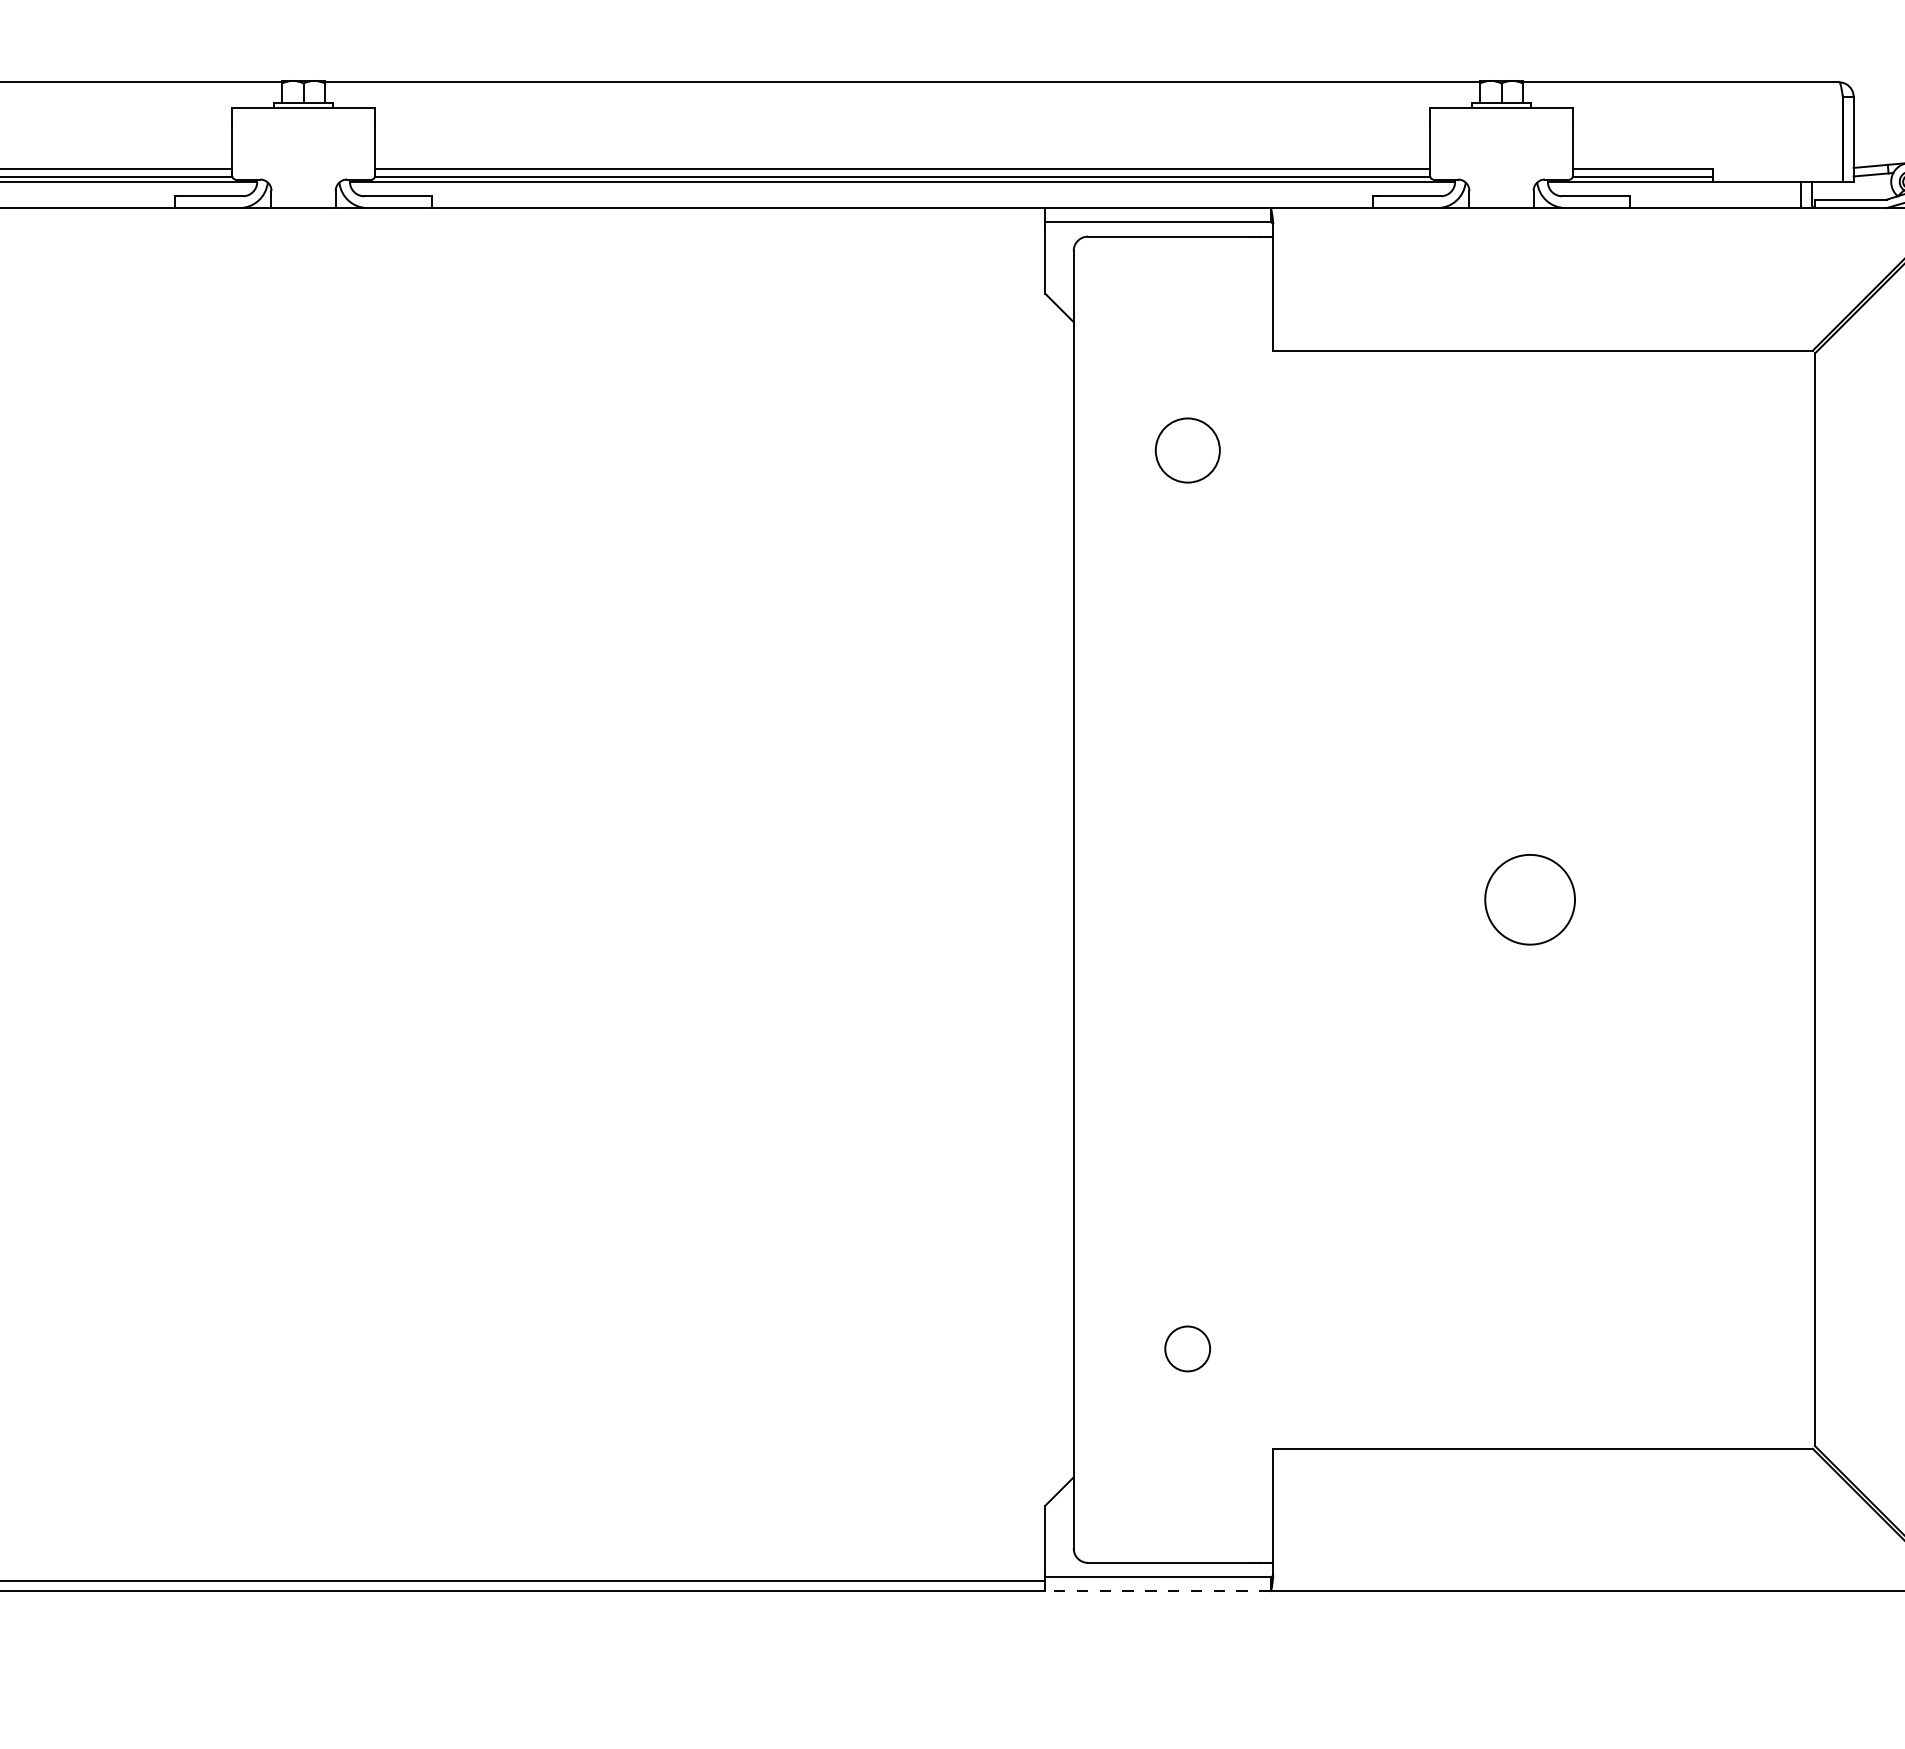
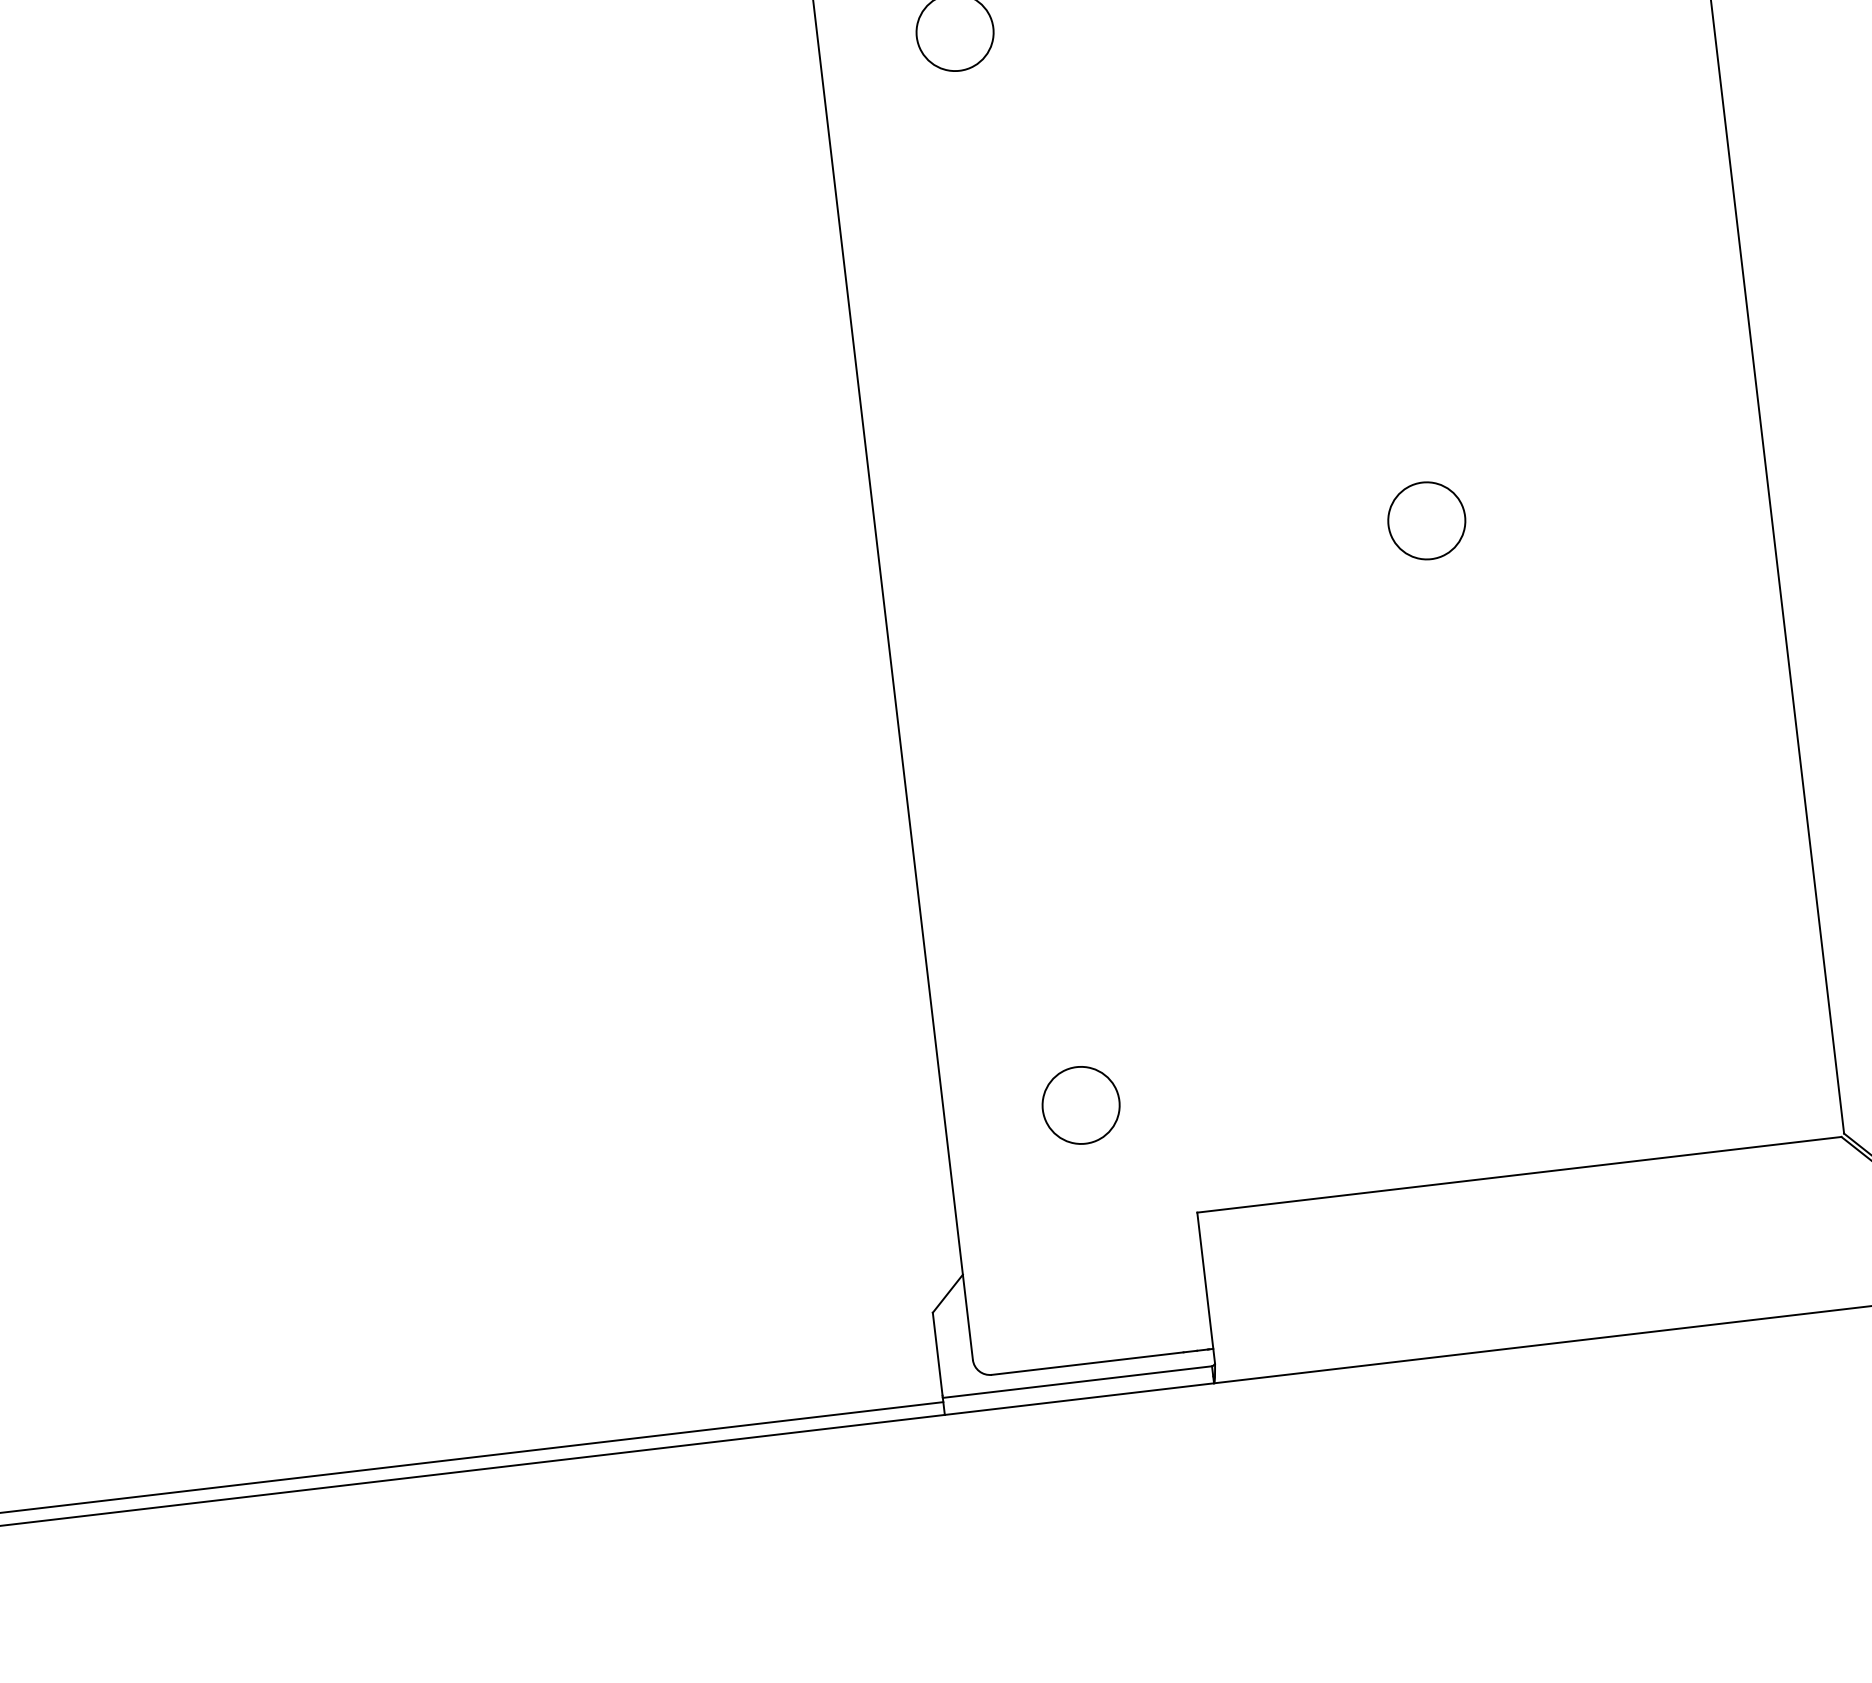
circle: (1529, 899) -> (1426, 520), size x0.71
circle: (1187, 1348) -> (1080, 1104), size x1.43
line: (1157, 1591) -> (1078, 1399), dashed -> solid

